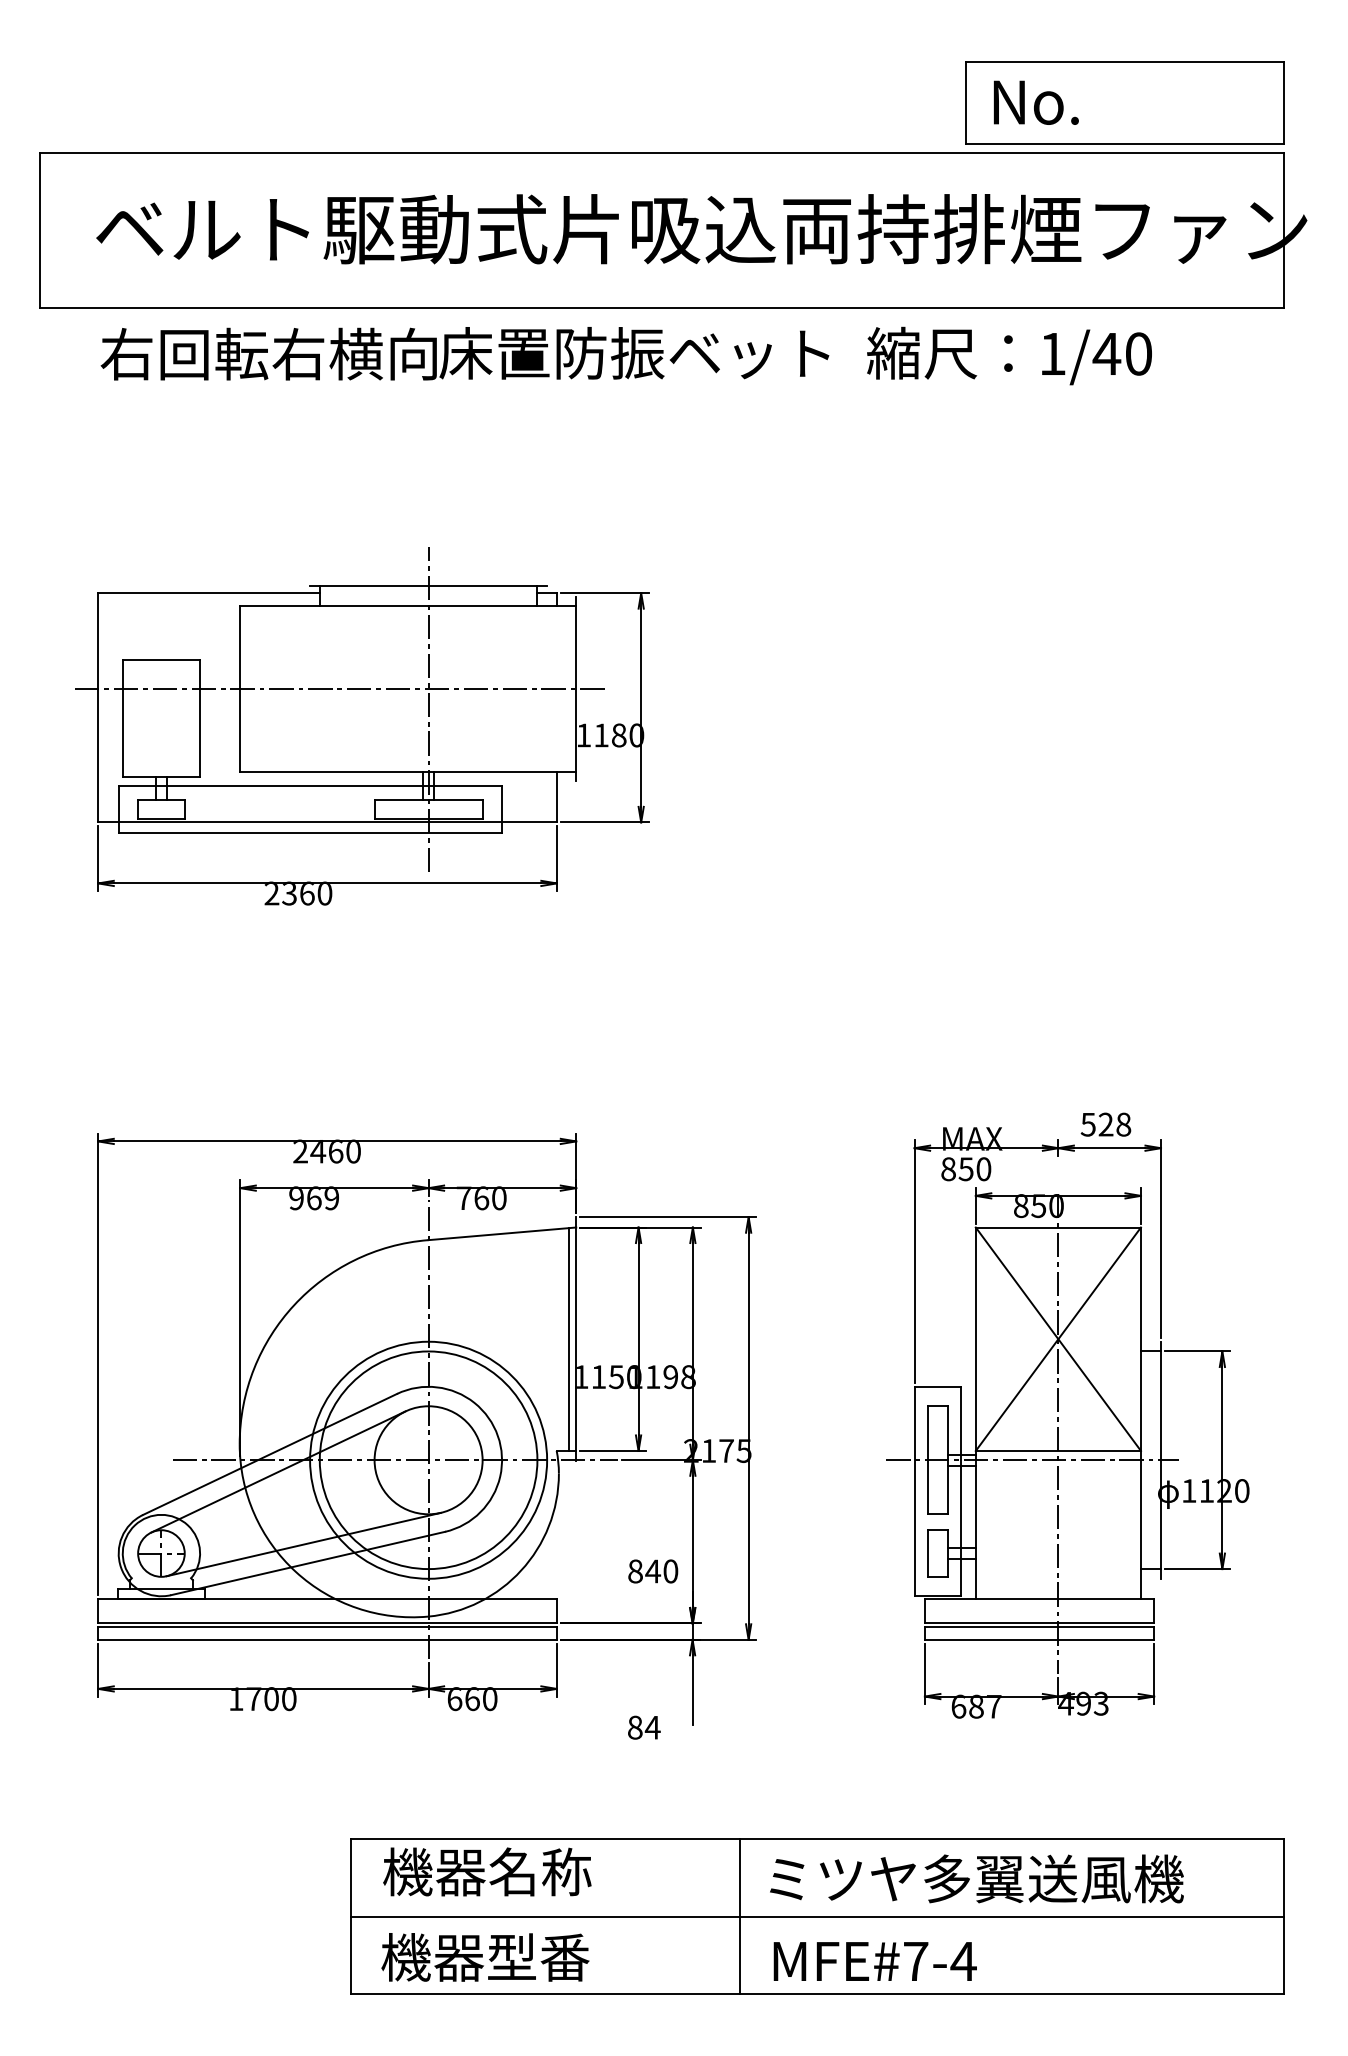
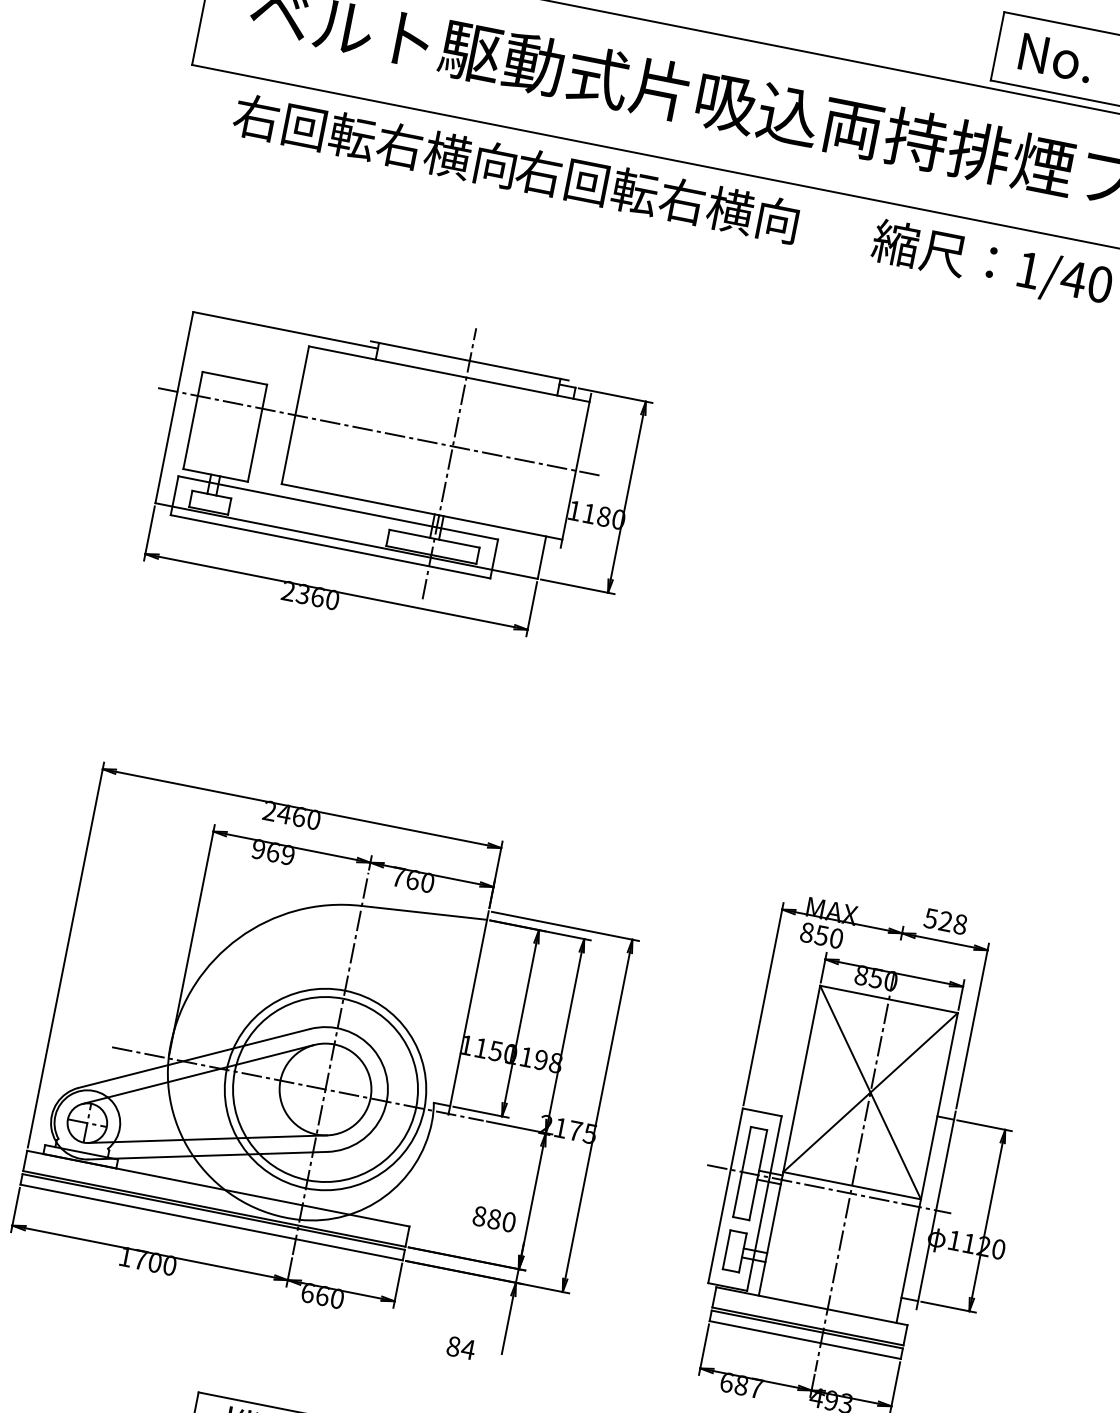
text: (634, 353) -> (679, 200), 床置防振ベット -> 右回転右横向
line: (568, 1339) -> (462, 1011), removed
text: (653, 1571) -> (494, 1219), 840 -> 880

